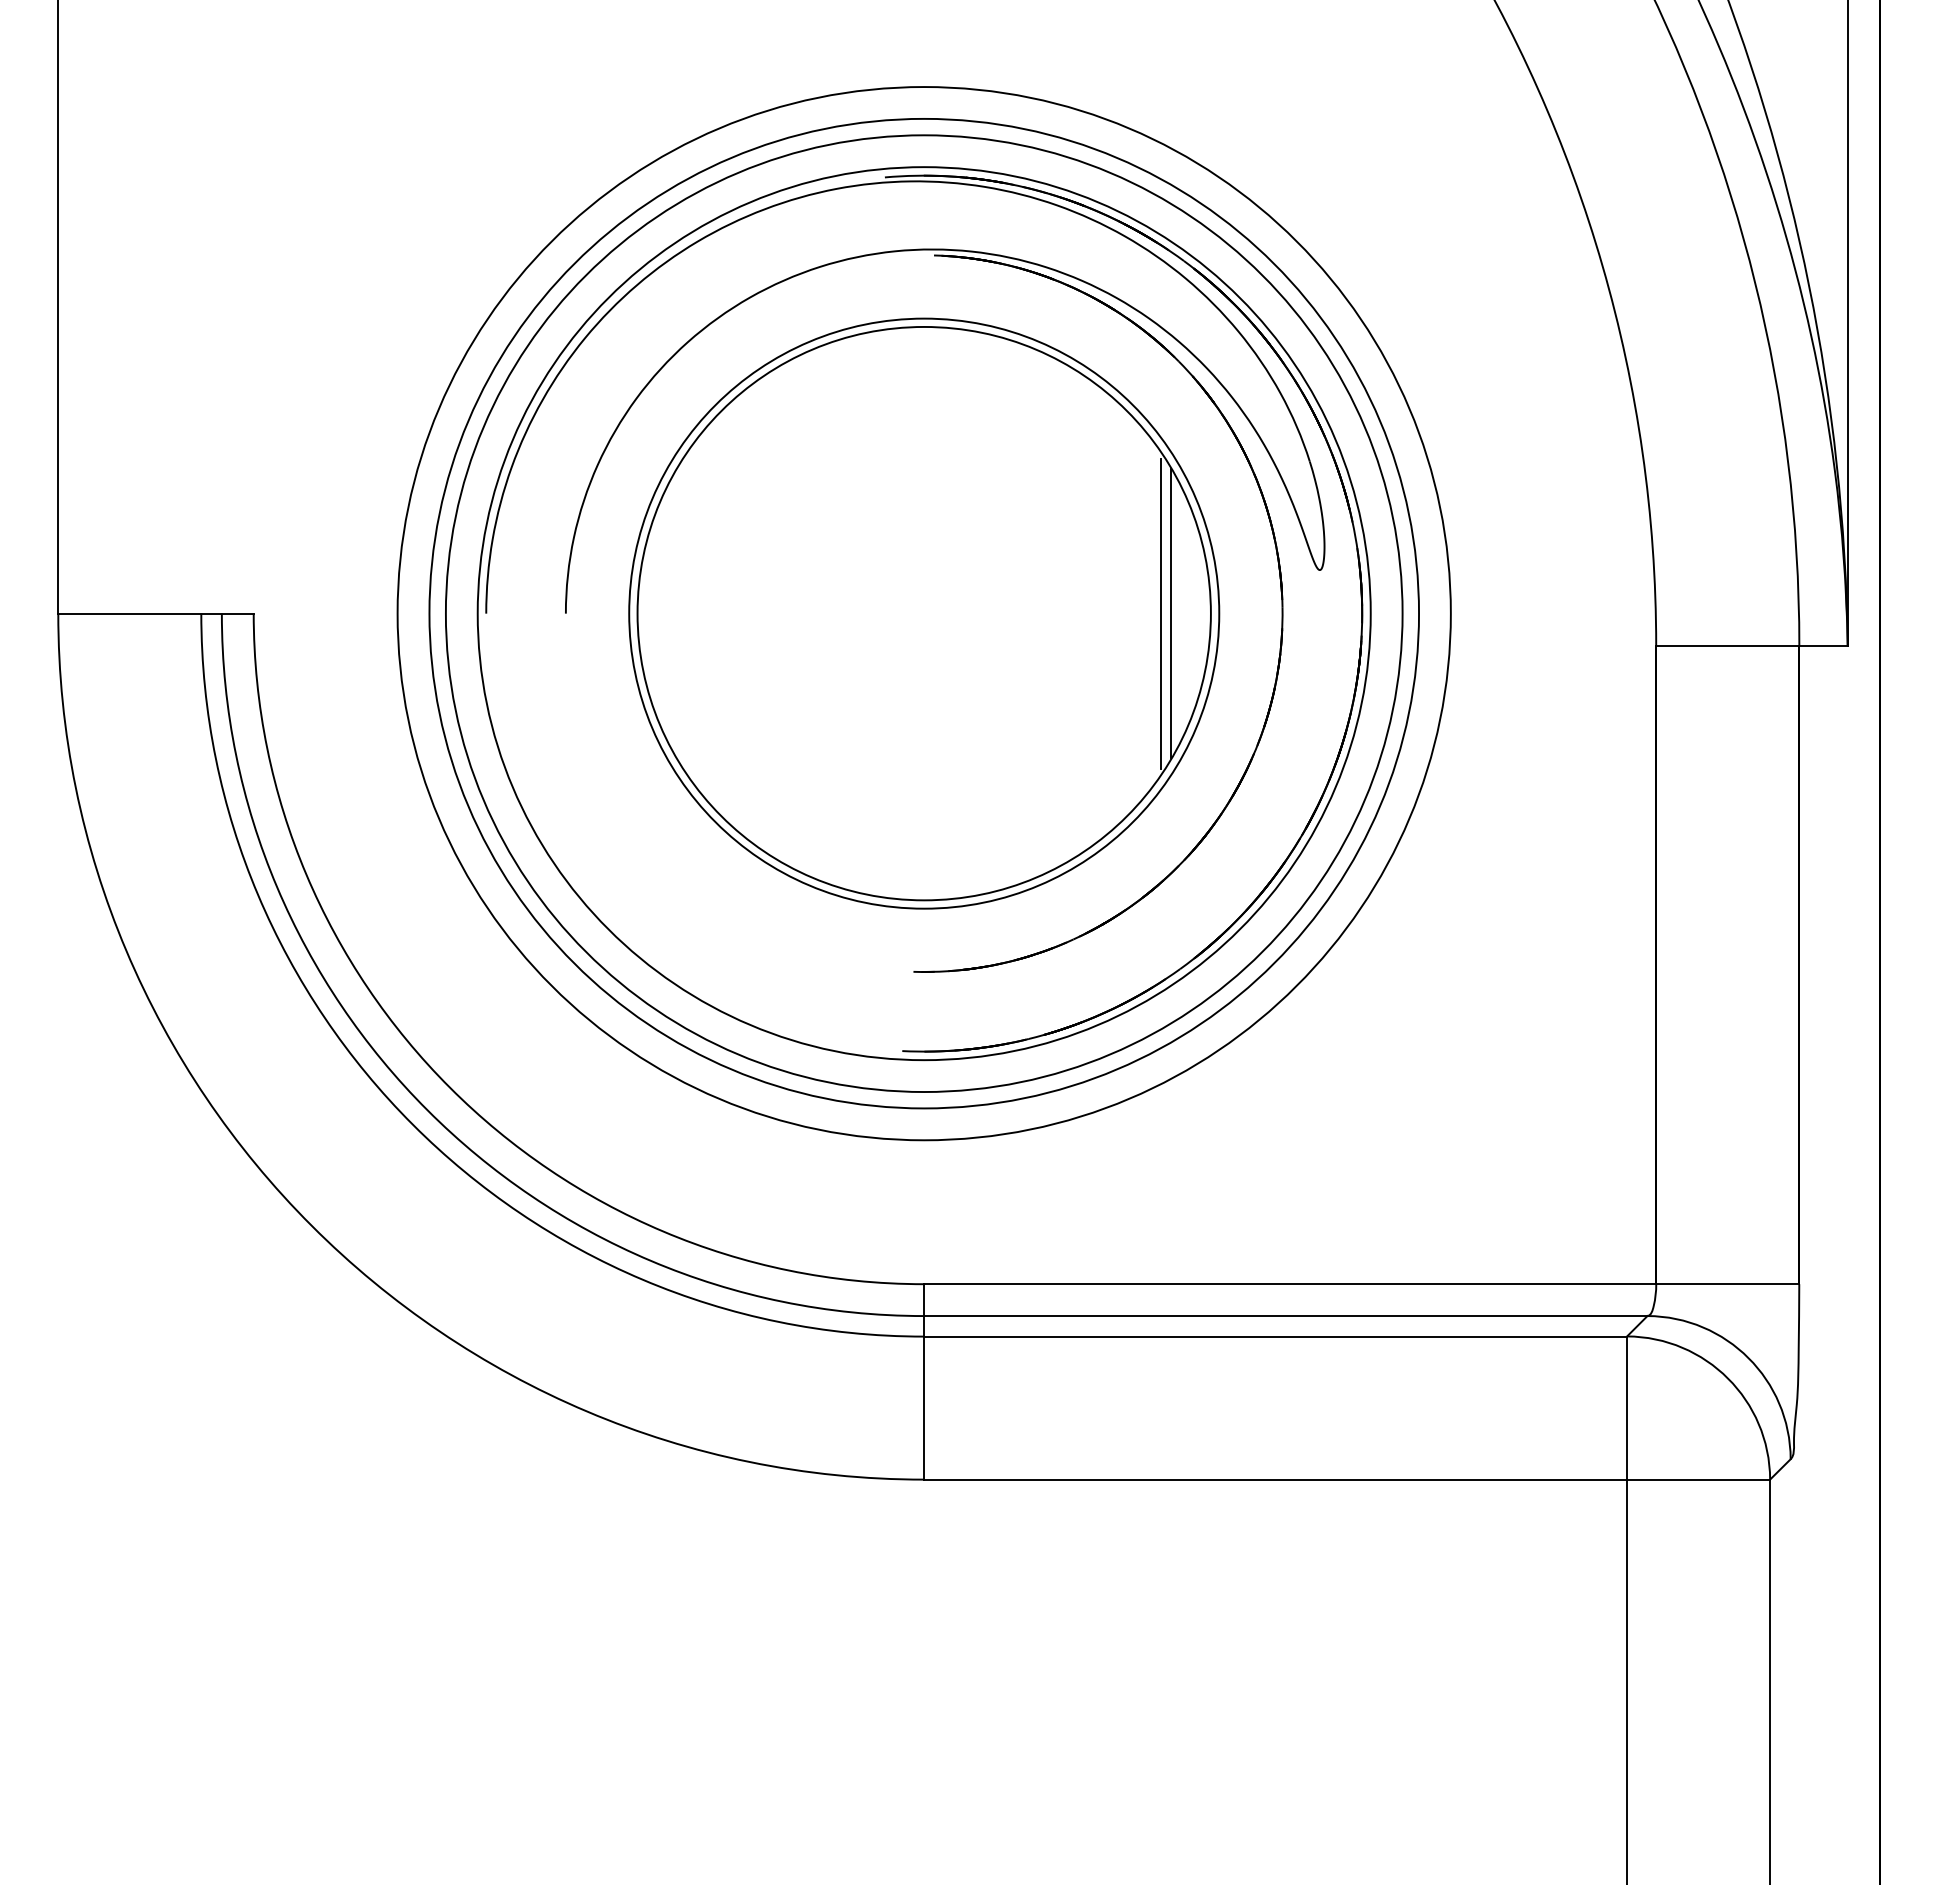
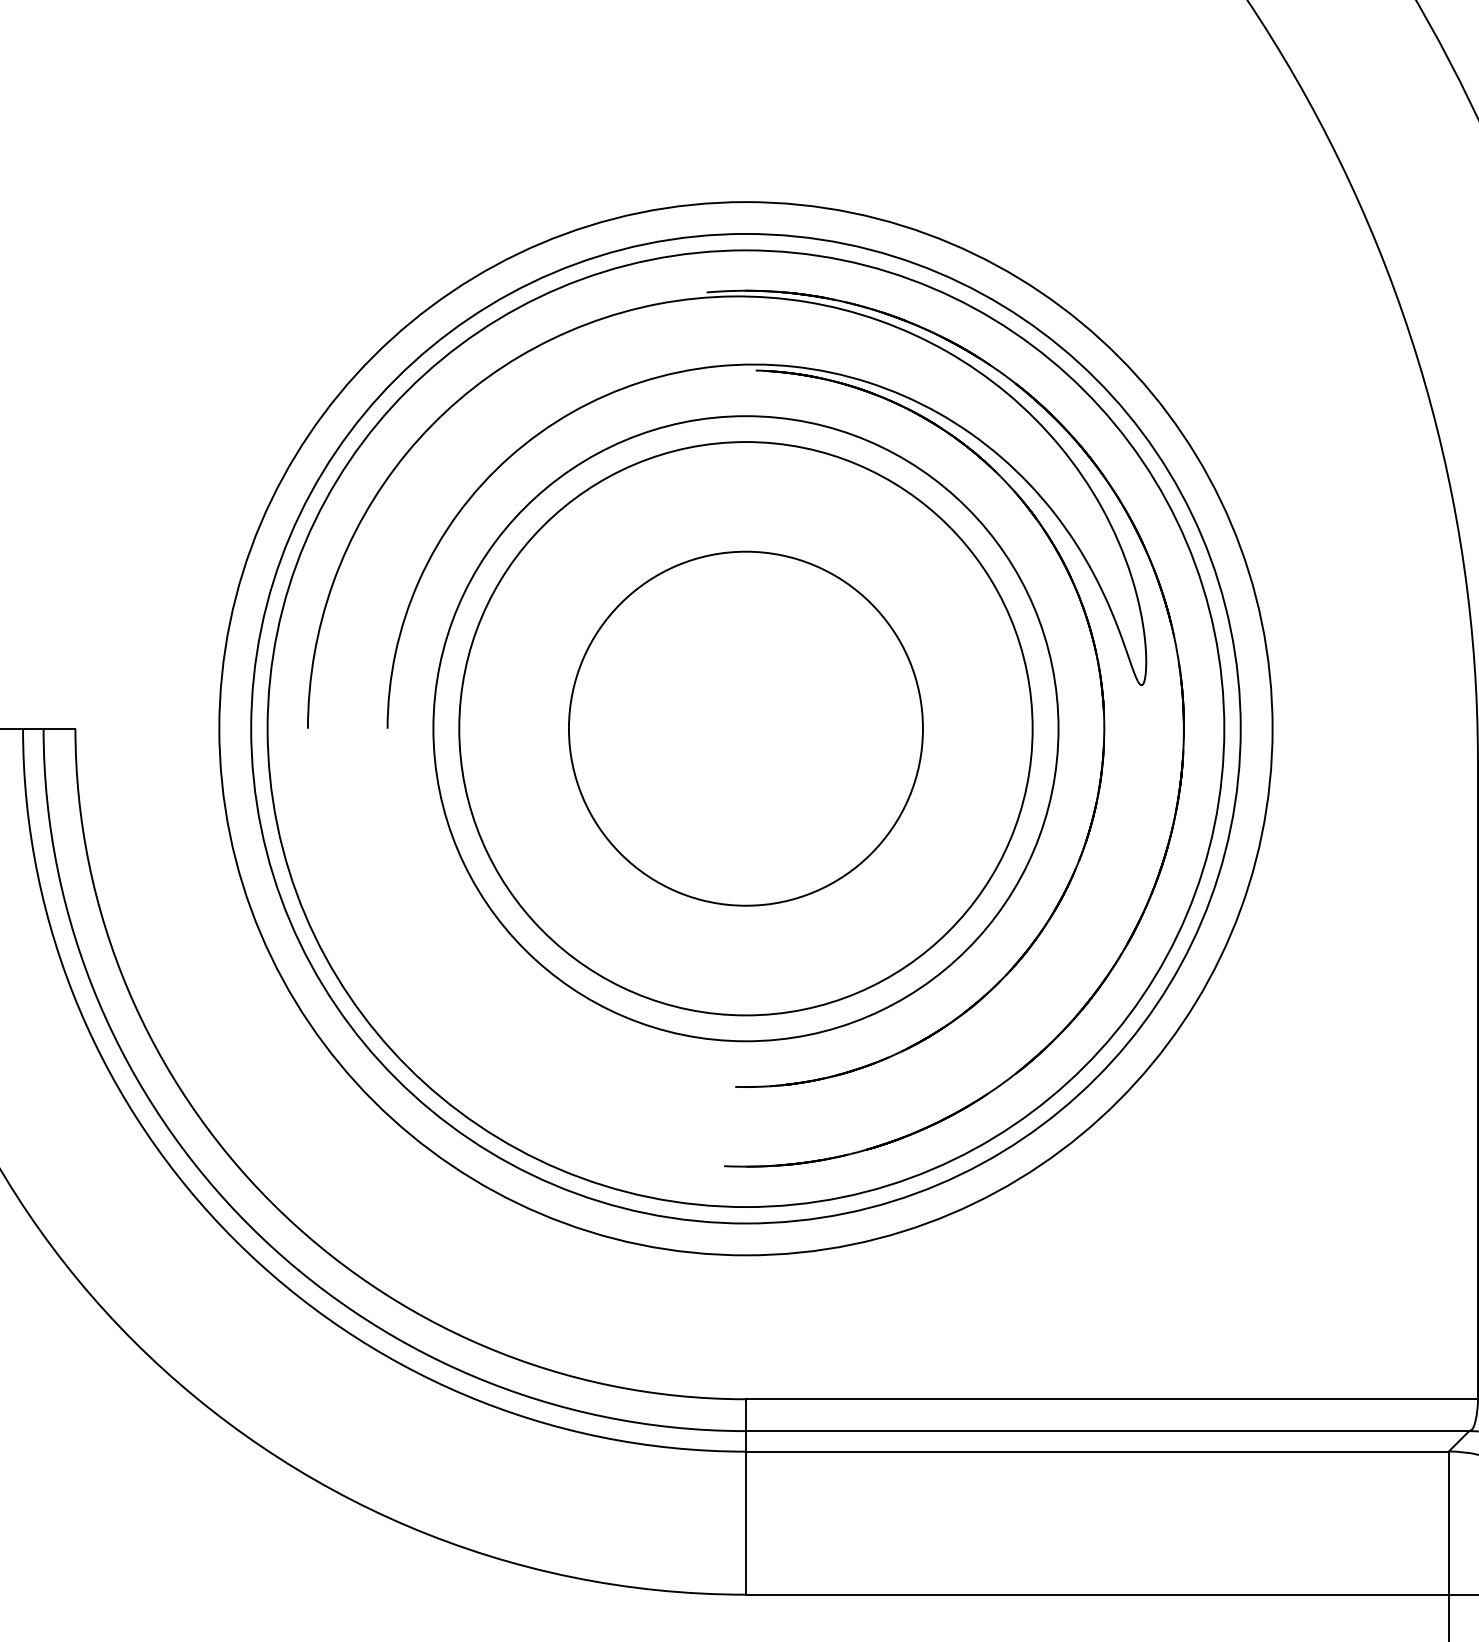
circle: (923, 613) -> (745, 728), size x0.7
circle: (924, 613) -> (746, 728), size x0.6
line: (1160, 613) -> (982, 728), removed
line: (1171, 613) -> (993, 728), removed

